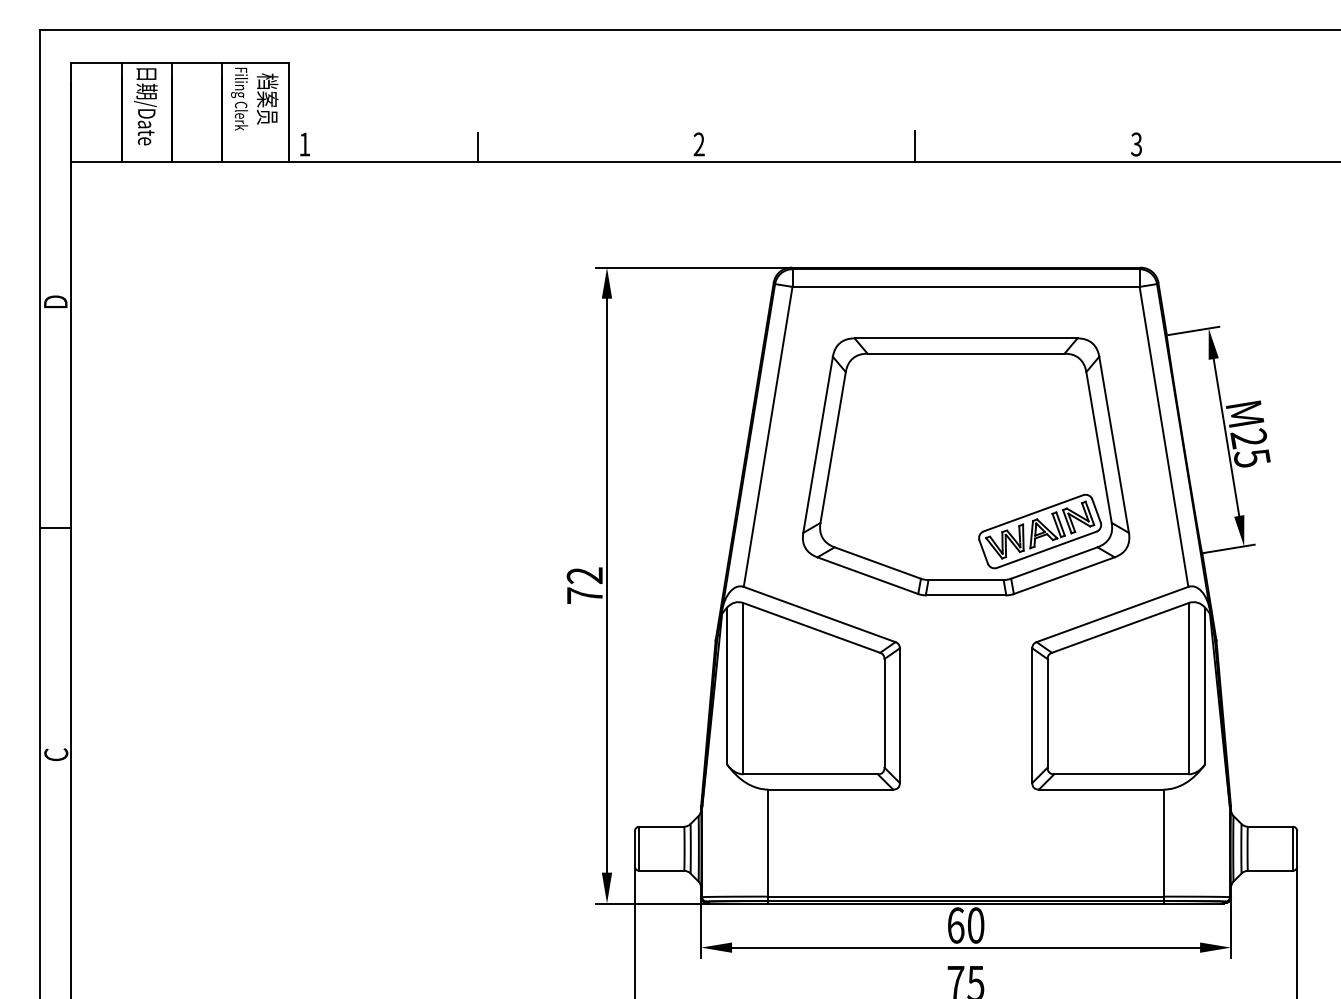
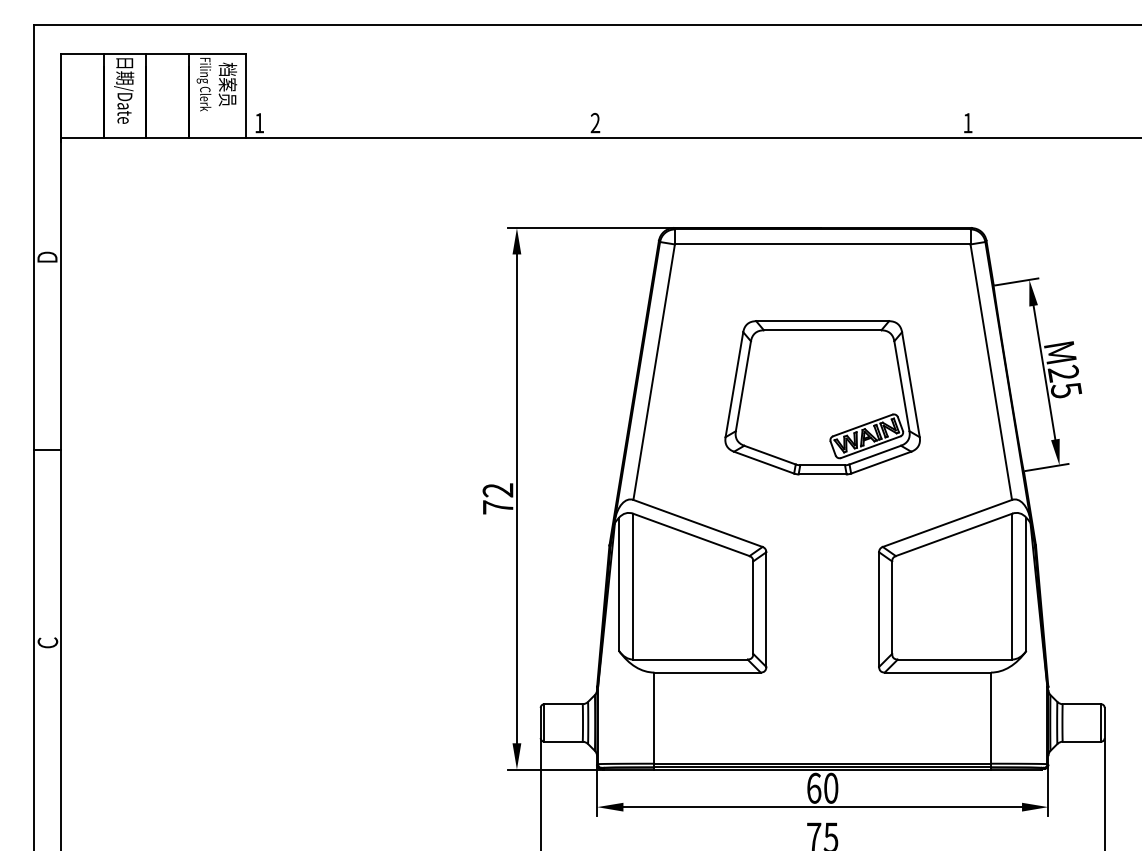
text: (1136, 143) -> (967, 122), 3 -> 1
line: (915, 146) -> (779, 124), removed
line: (477, 147) -> (406, 125), removed
part: (965, 466) -> (822, 397), size x0.7

